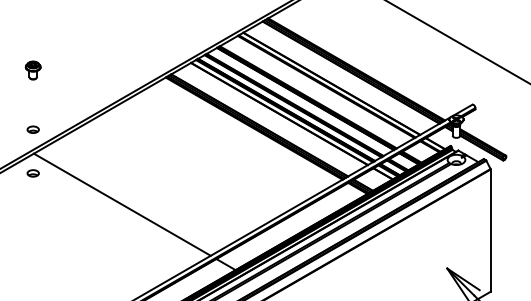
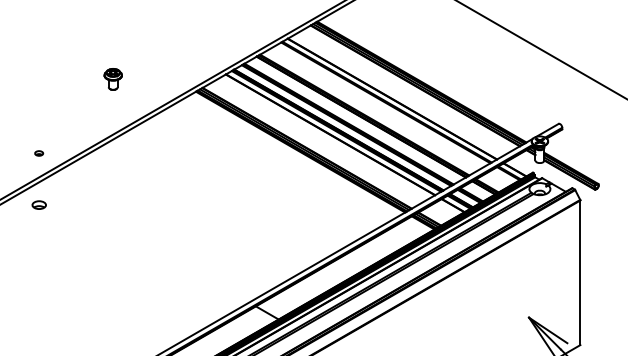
part: (32, 70) -> (112, 79), moved
part: (32, 129) -> (38, 153), size x0.6
line: (122, 204) -> (144, 241), removed

